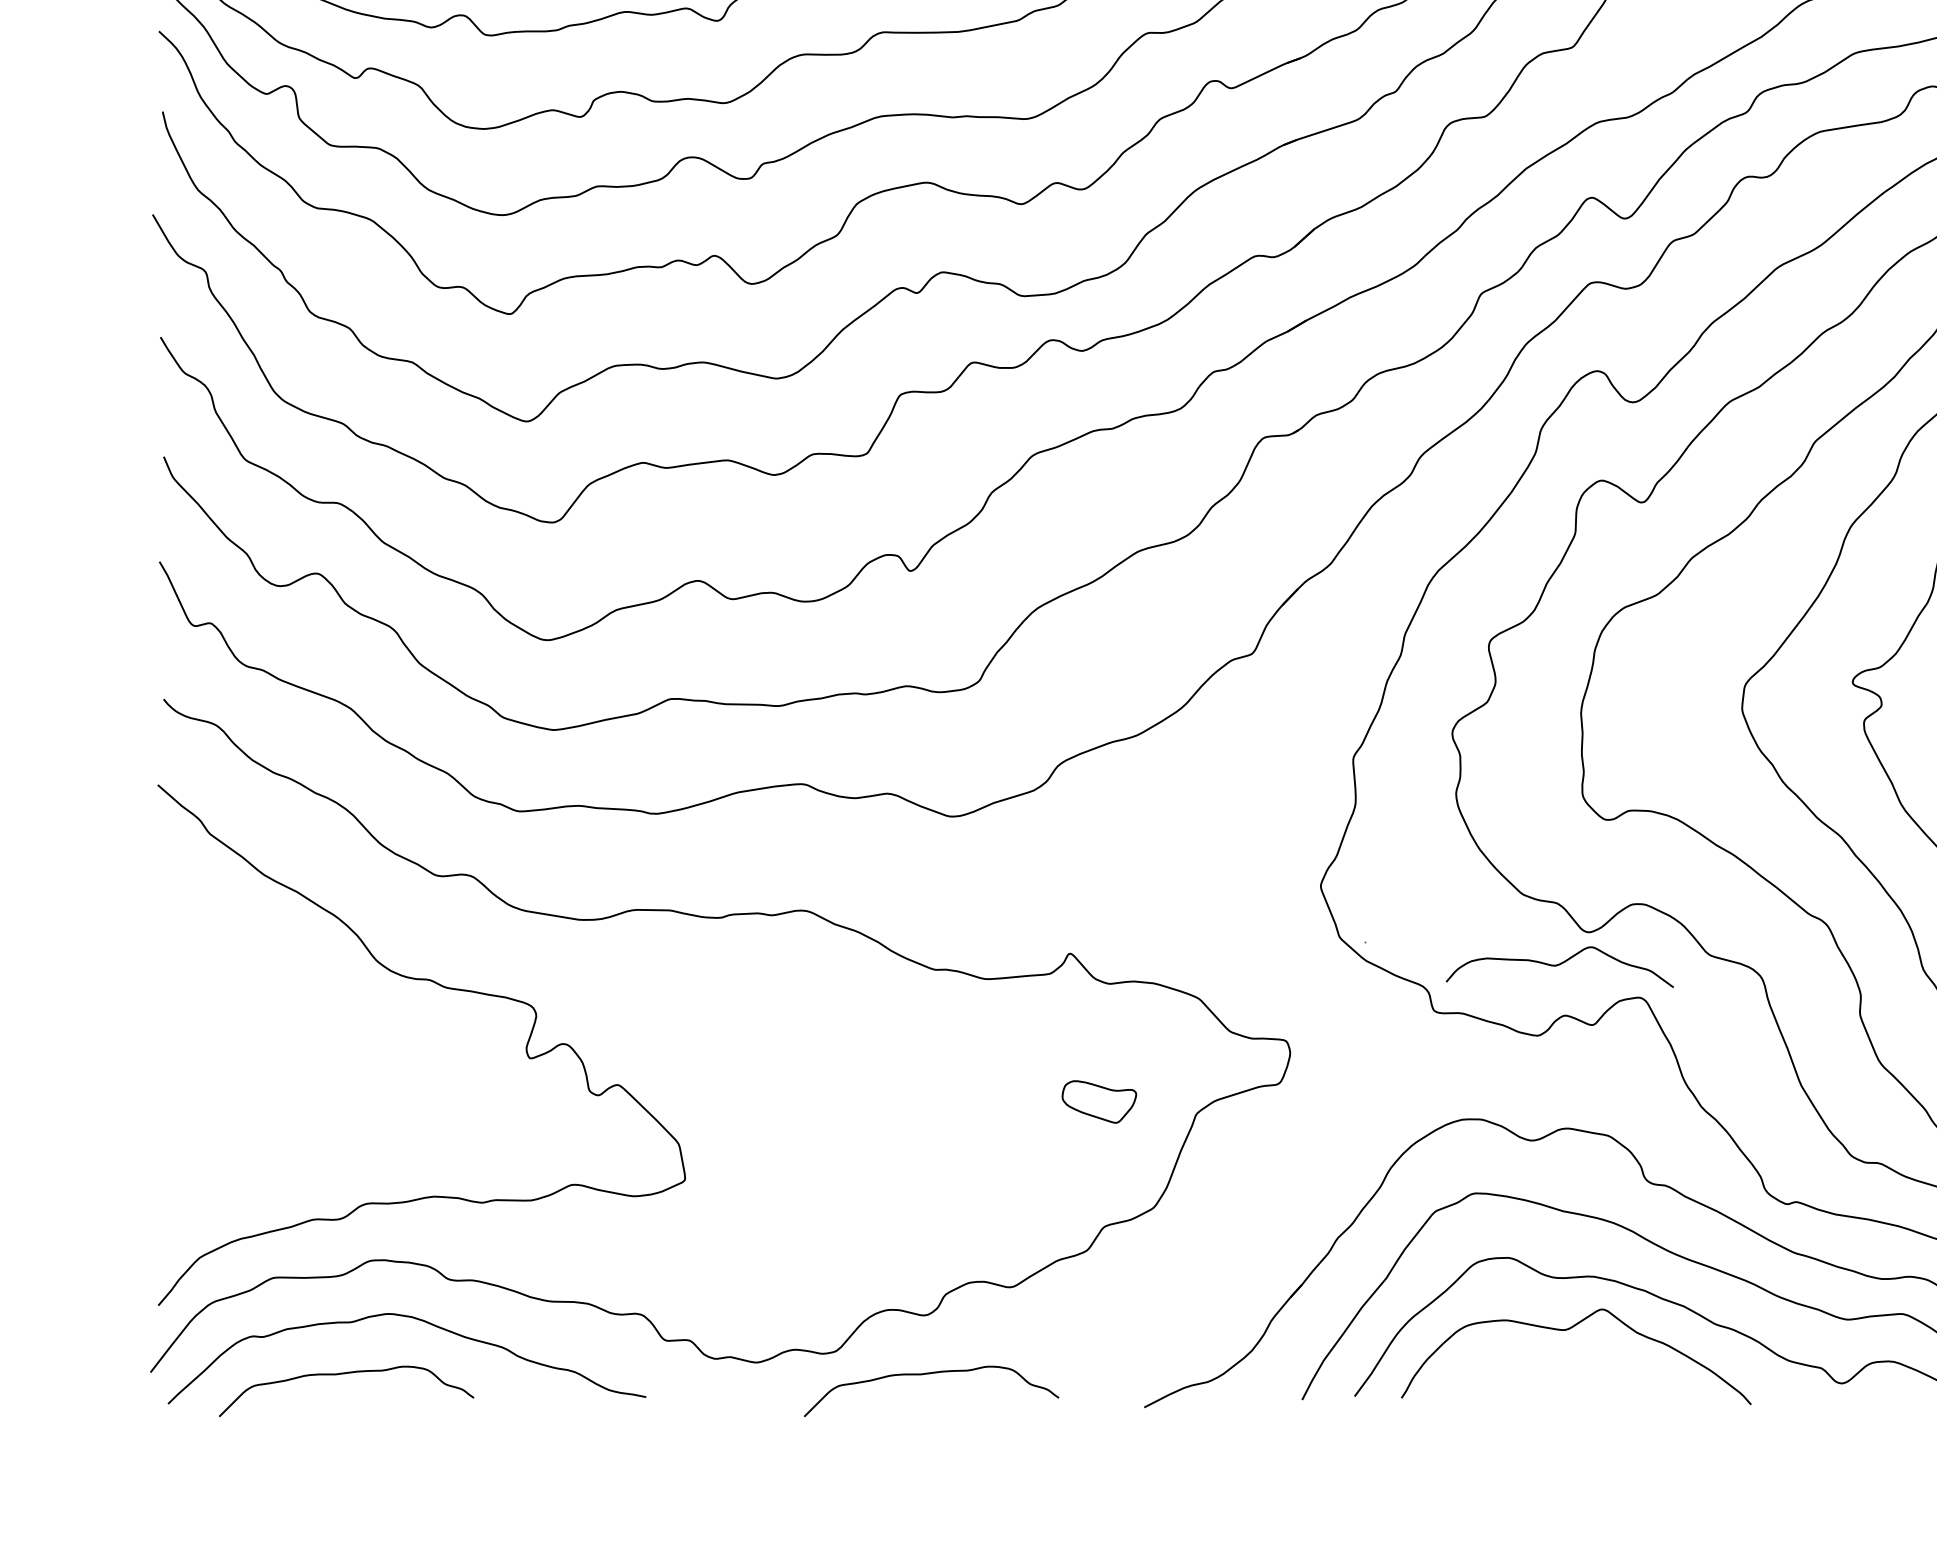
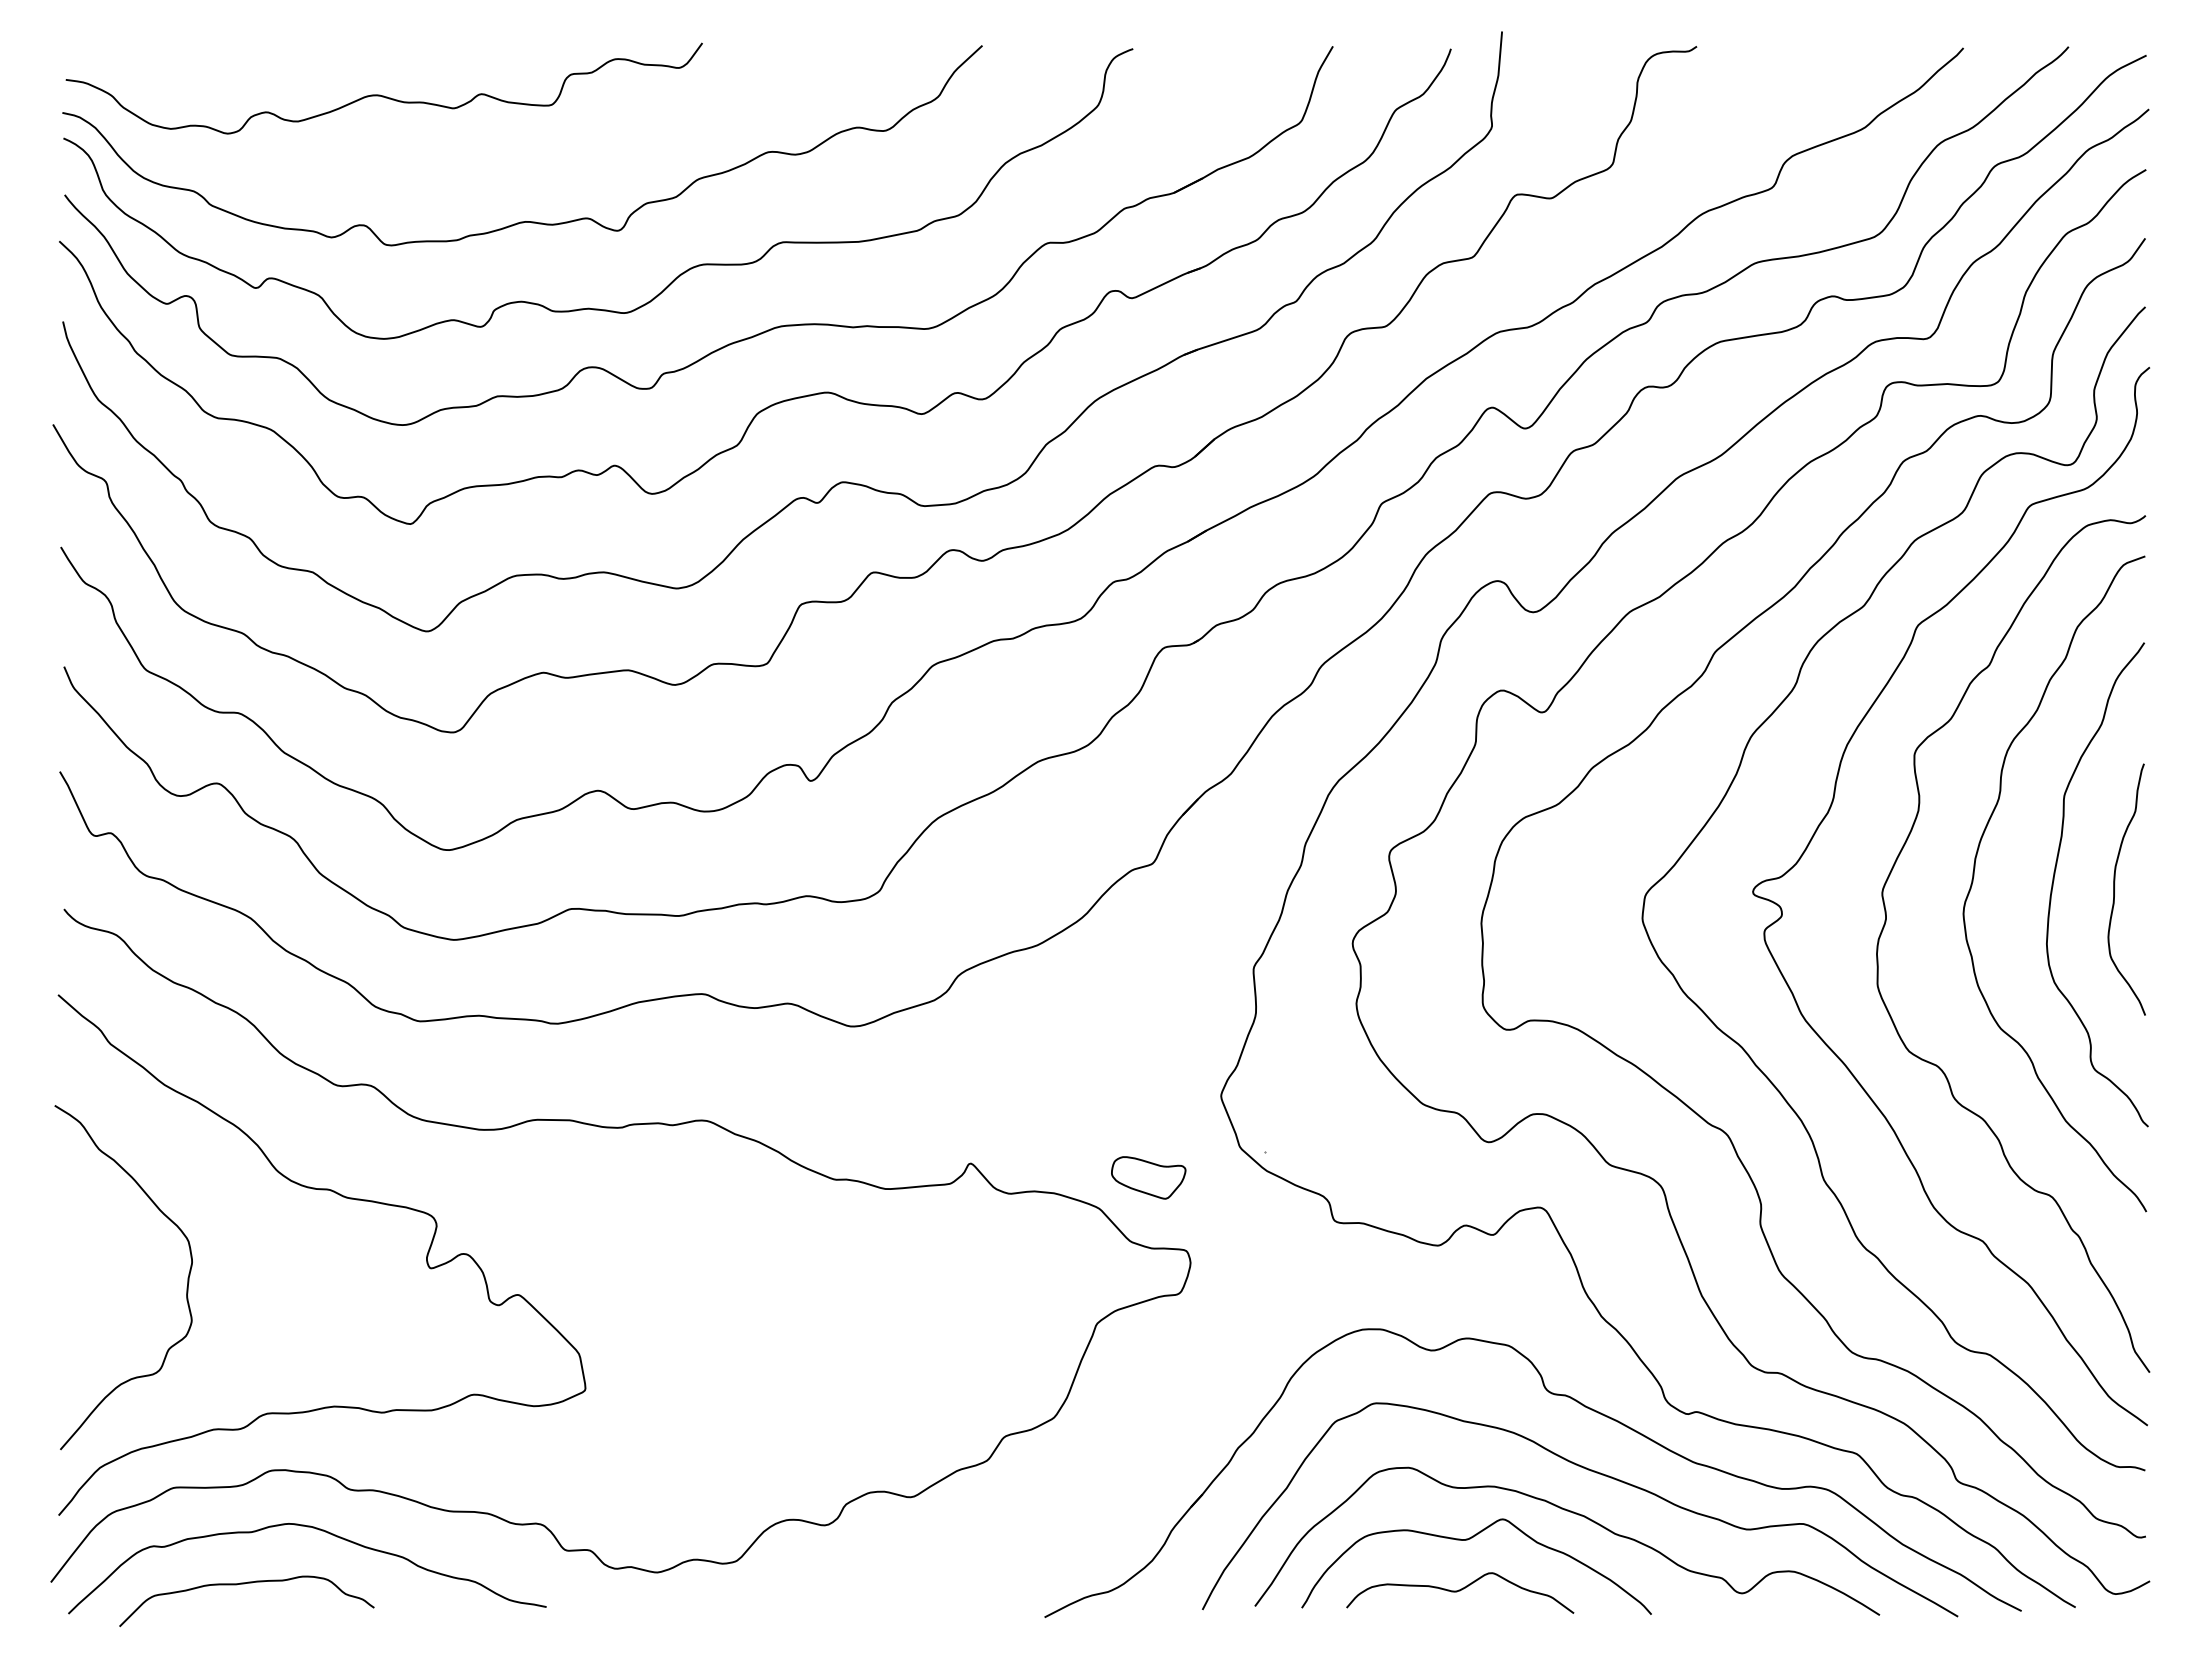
curve: (1560, 965) -> (1460, 1591), moved
curve: (286, 1077) -> (186, 1287), added
part: (1099, 1101) -> (1148, 1177), moved
curve: (929, 1374) -> (829, 1584), removed

